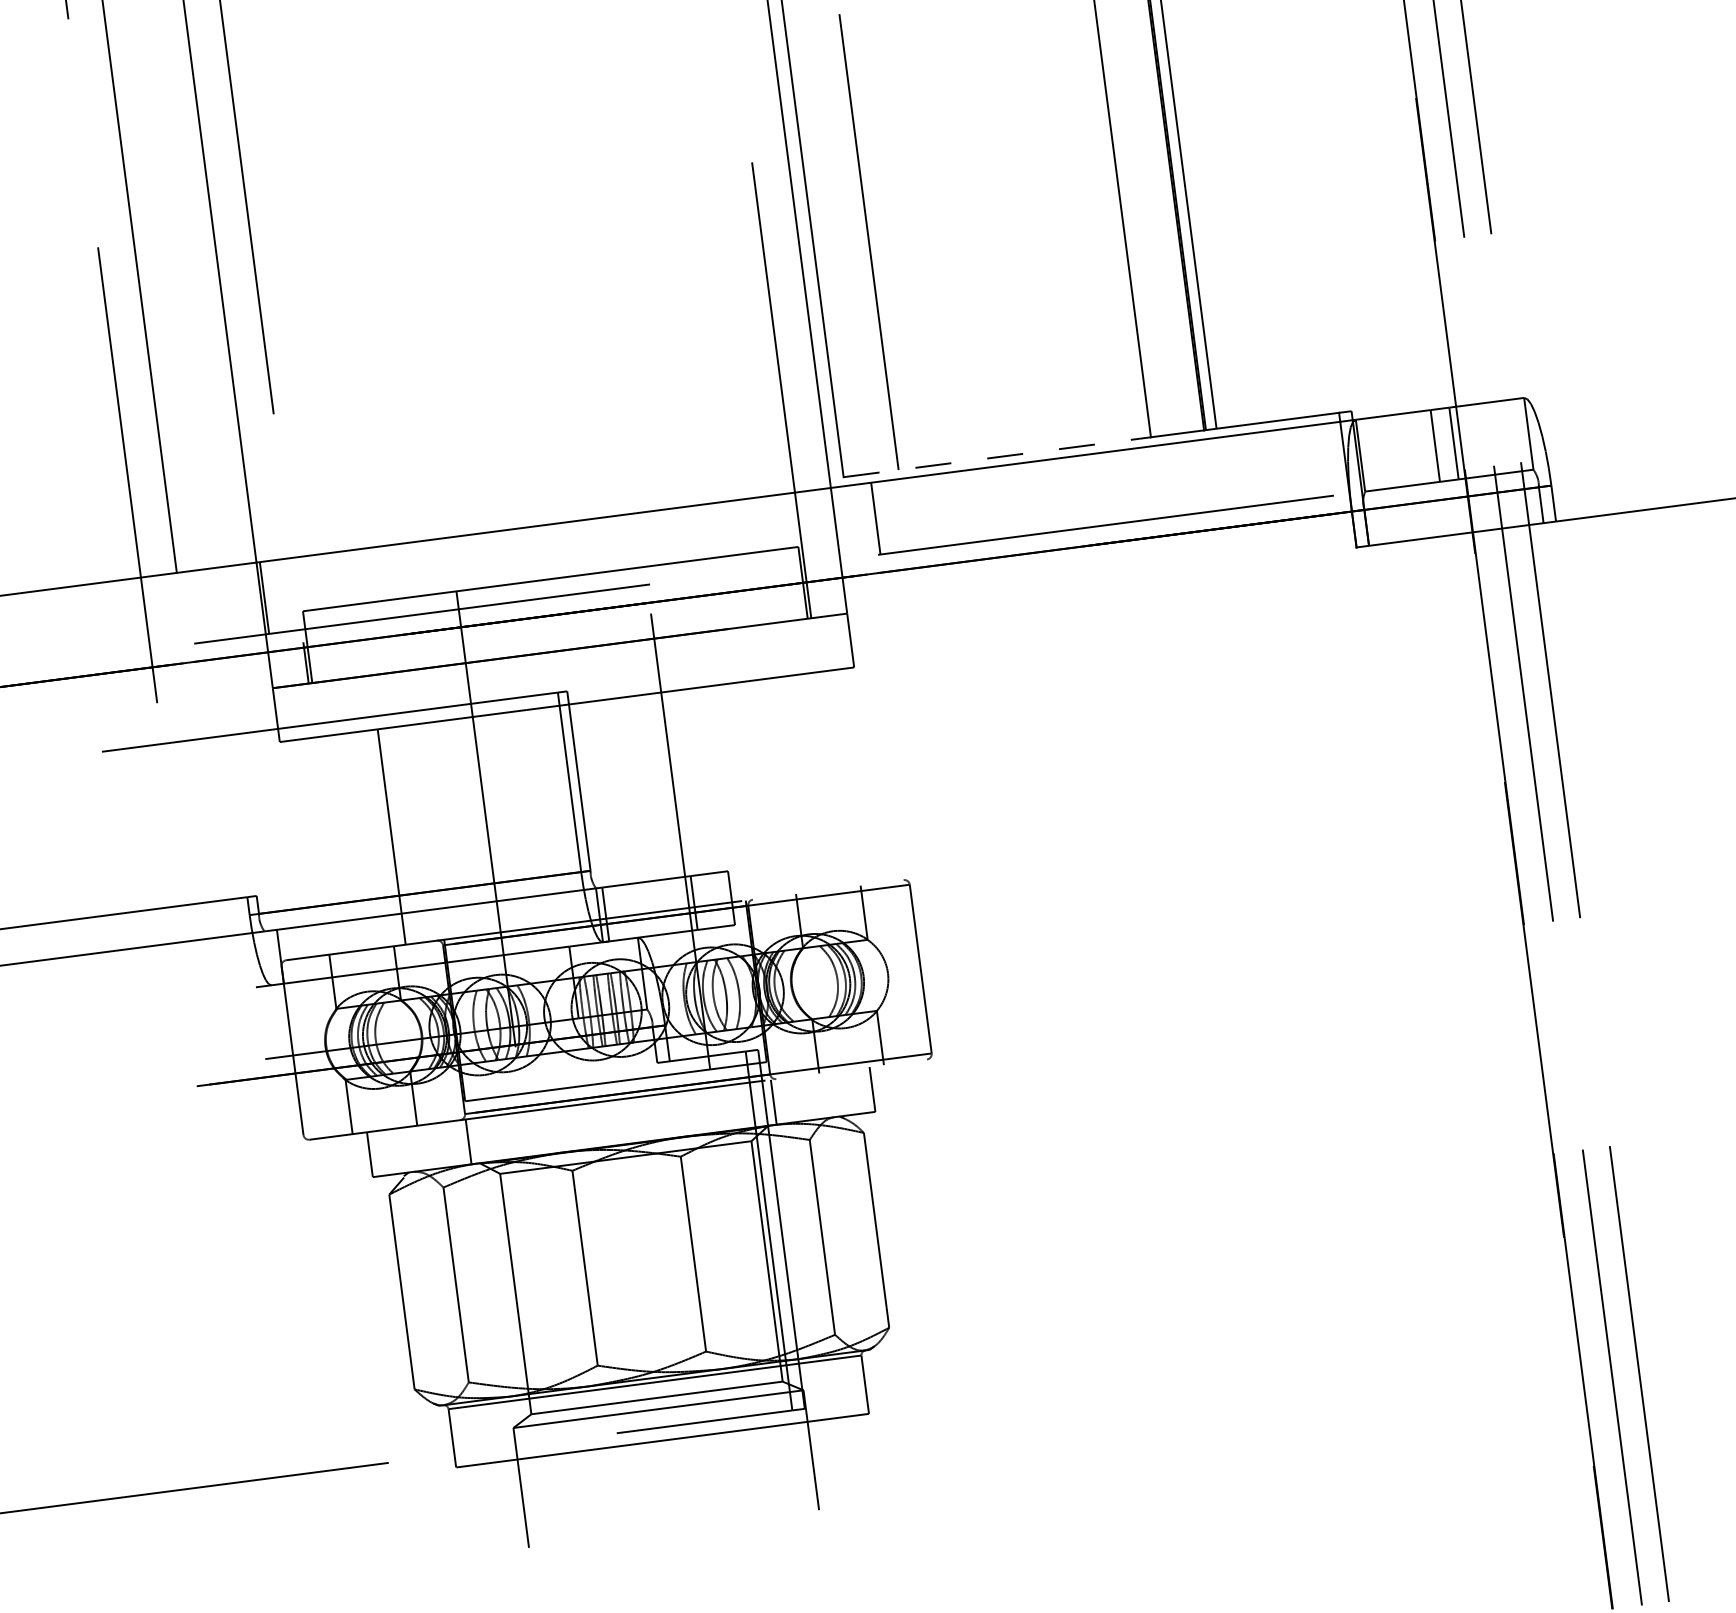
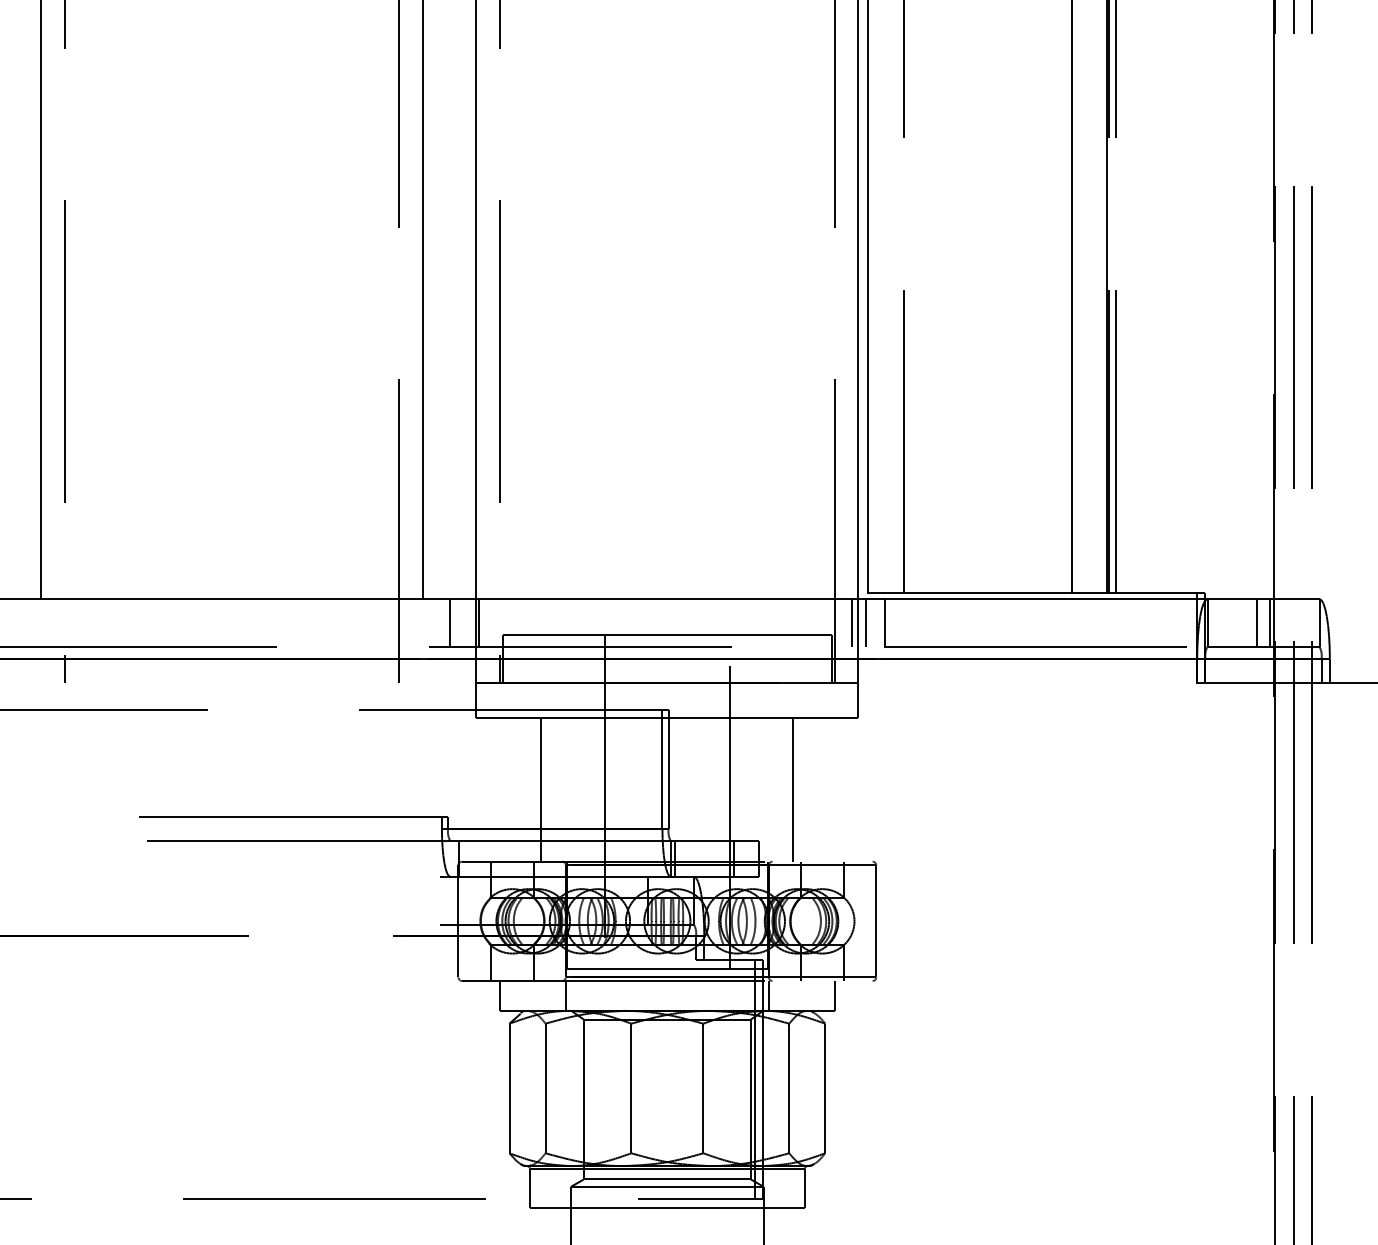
line: (998, 457) -> (970, 593), dashed -> solid
line: (847, 521) -> (866, 622), added
line: (825, 524) -> (851, 622), added
line: (222, 602) -> (450, 622), added
line: (770, 787) -> (793, 789), added

